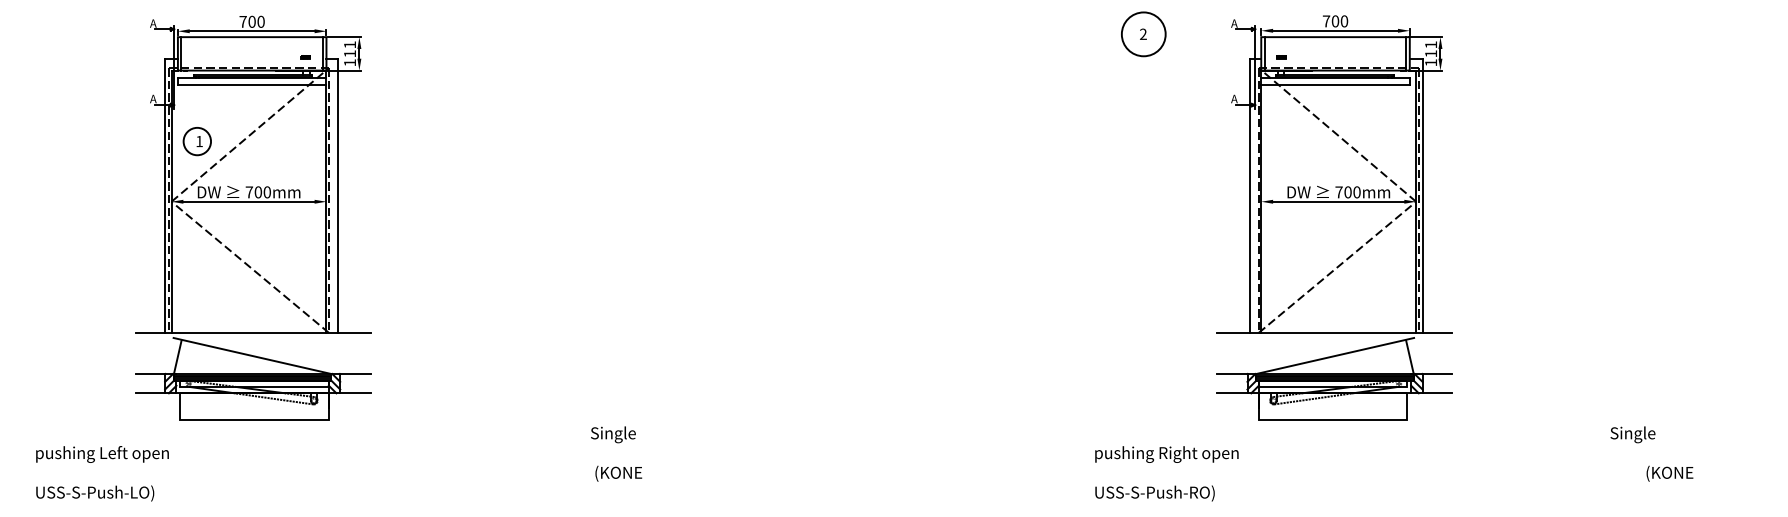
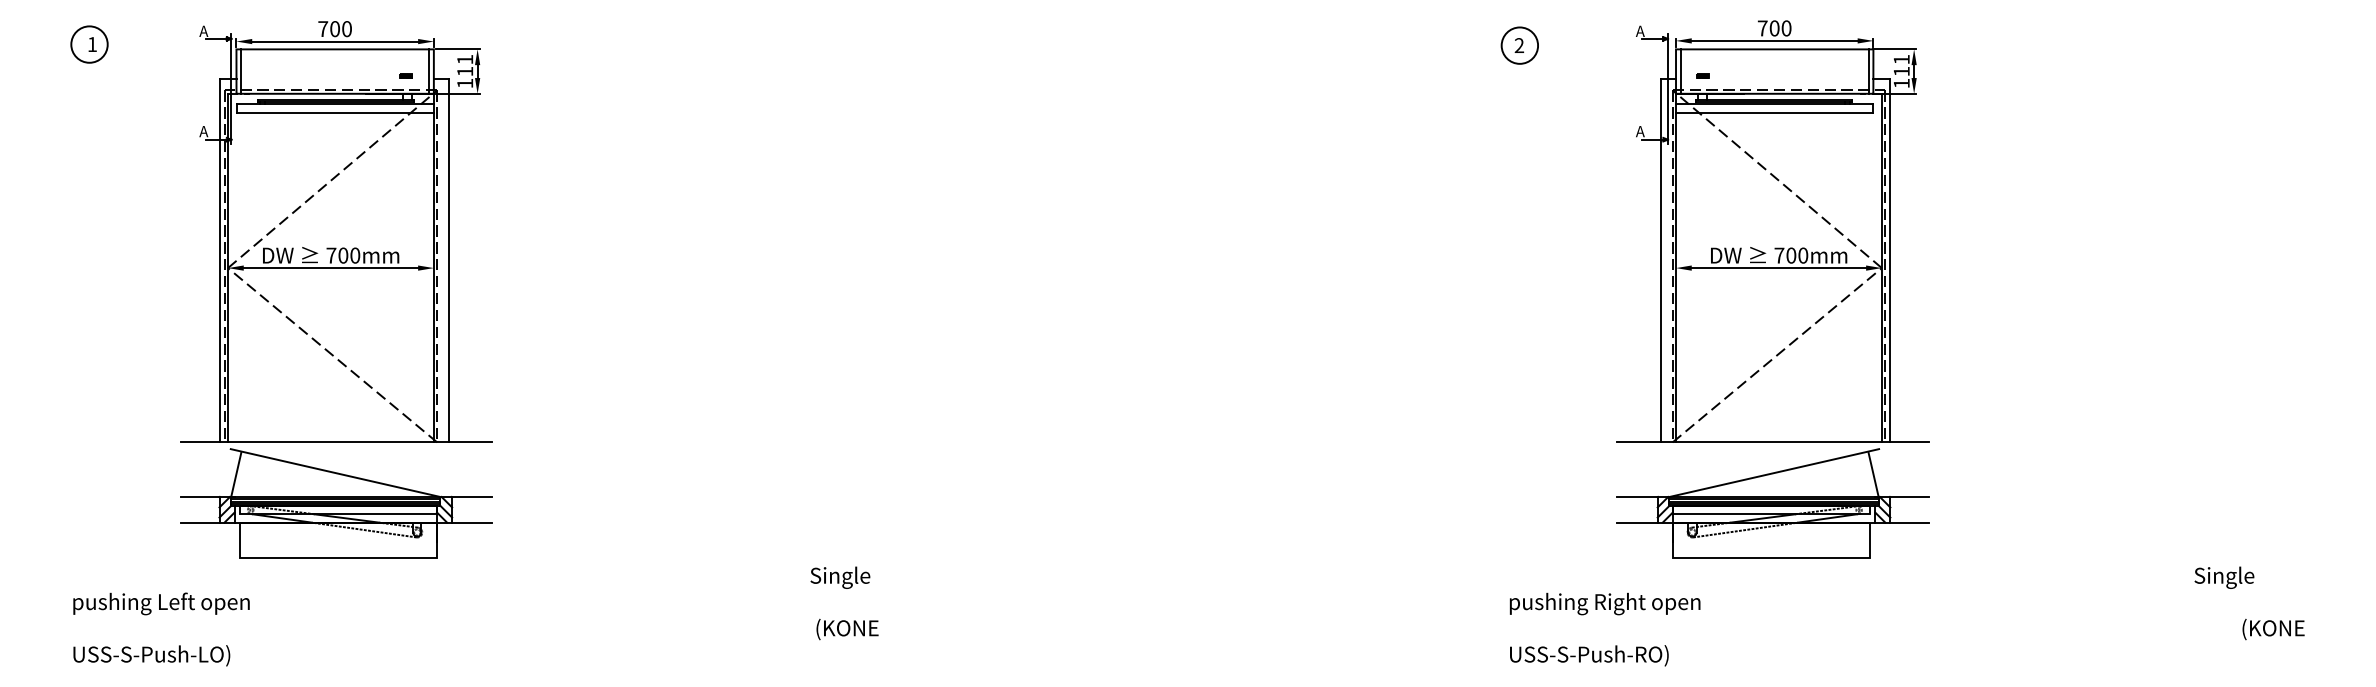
circle: (1143, 34) -> (1519, 45), size x0.62
part: (196, 141) -> (88, 44), moved
text: (339, 463) -> (476, 615), moved
text: (1394, 463) -> (1907, 615), moved

